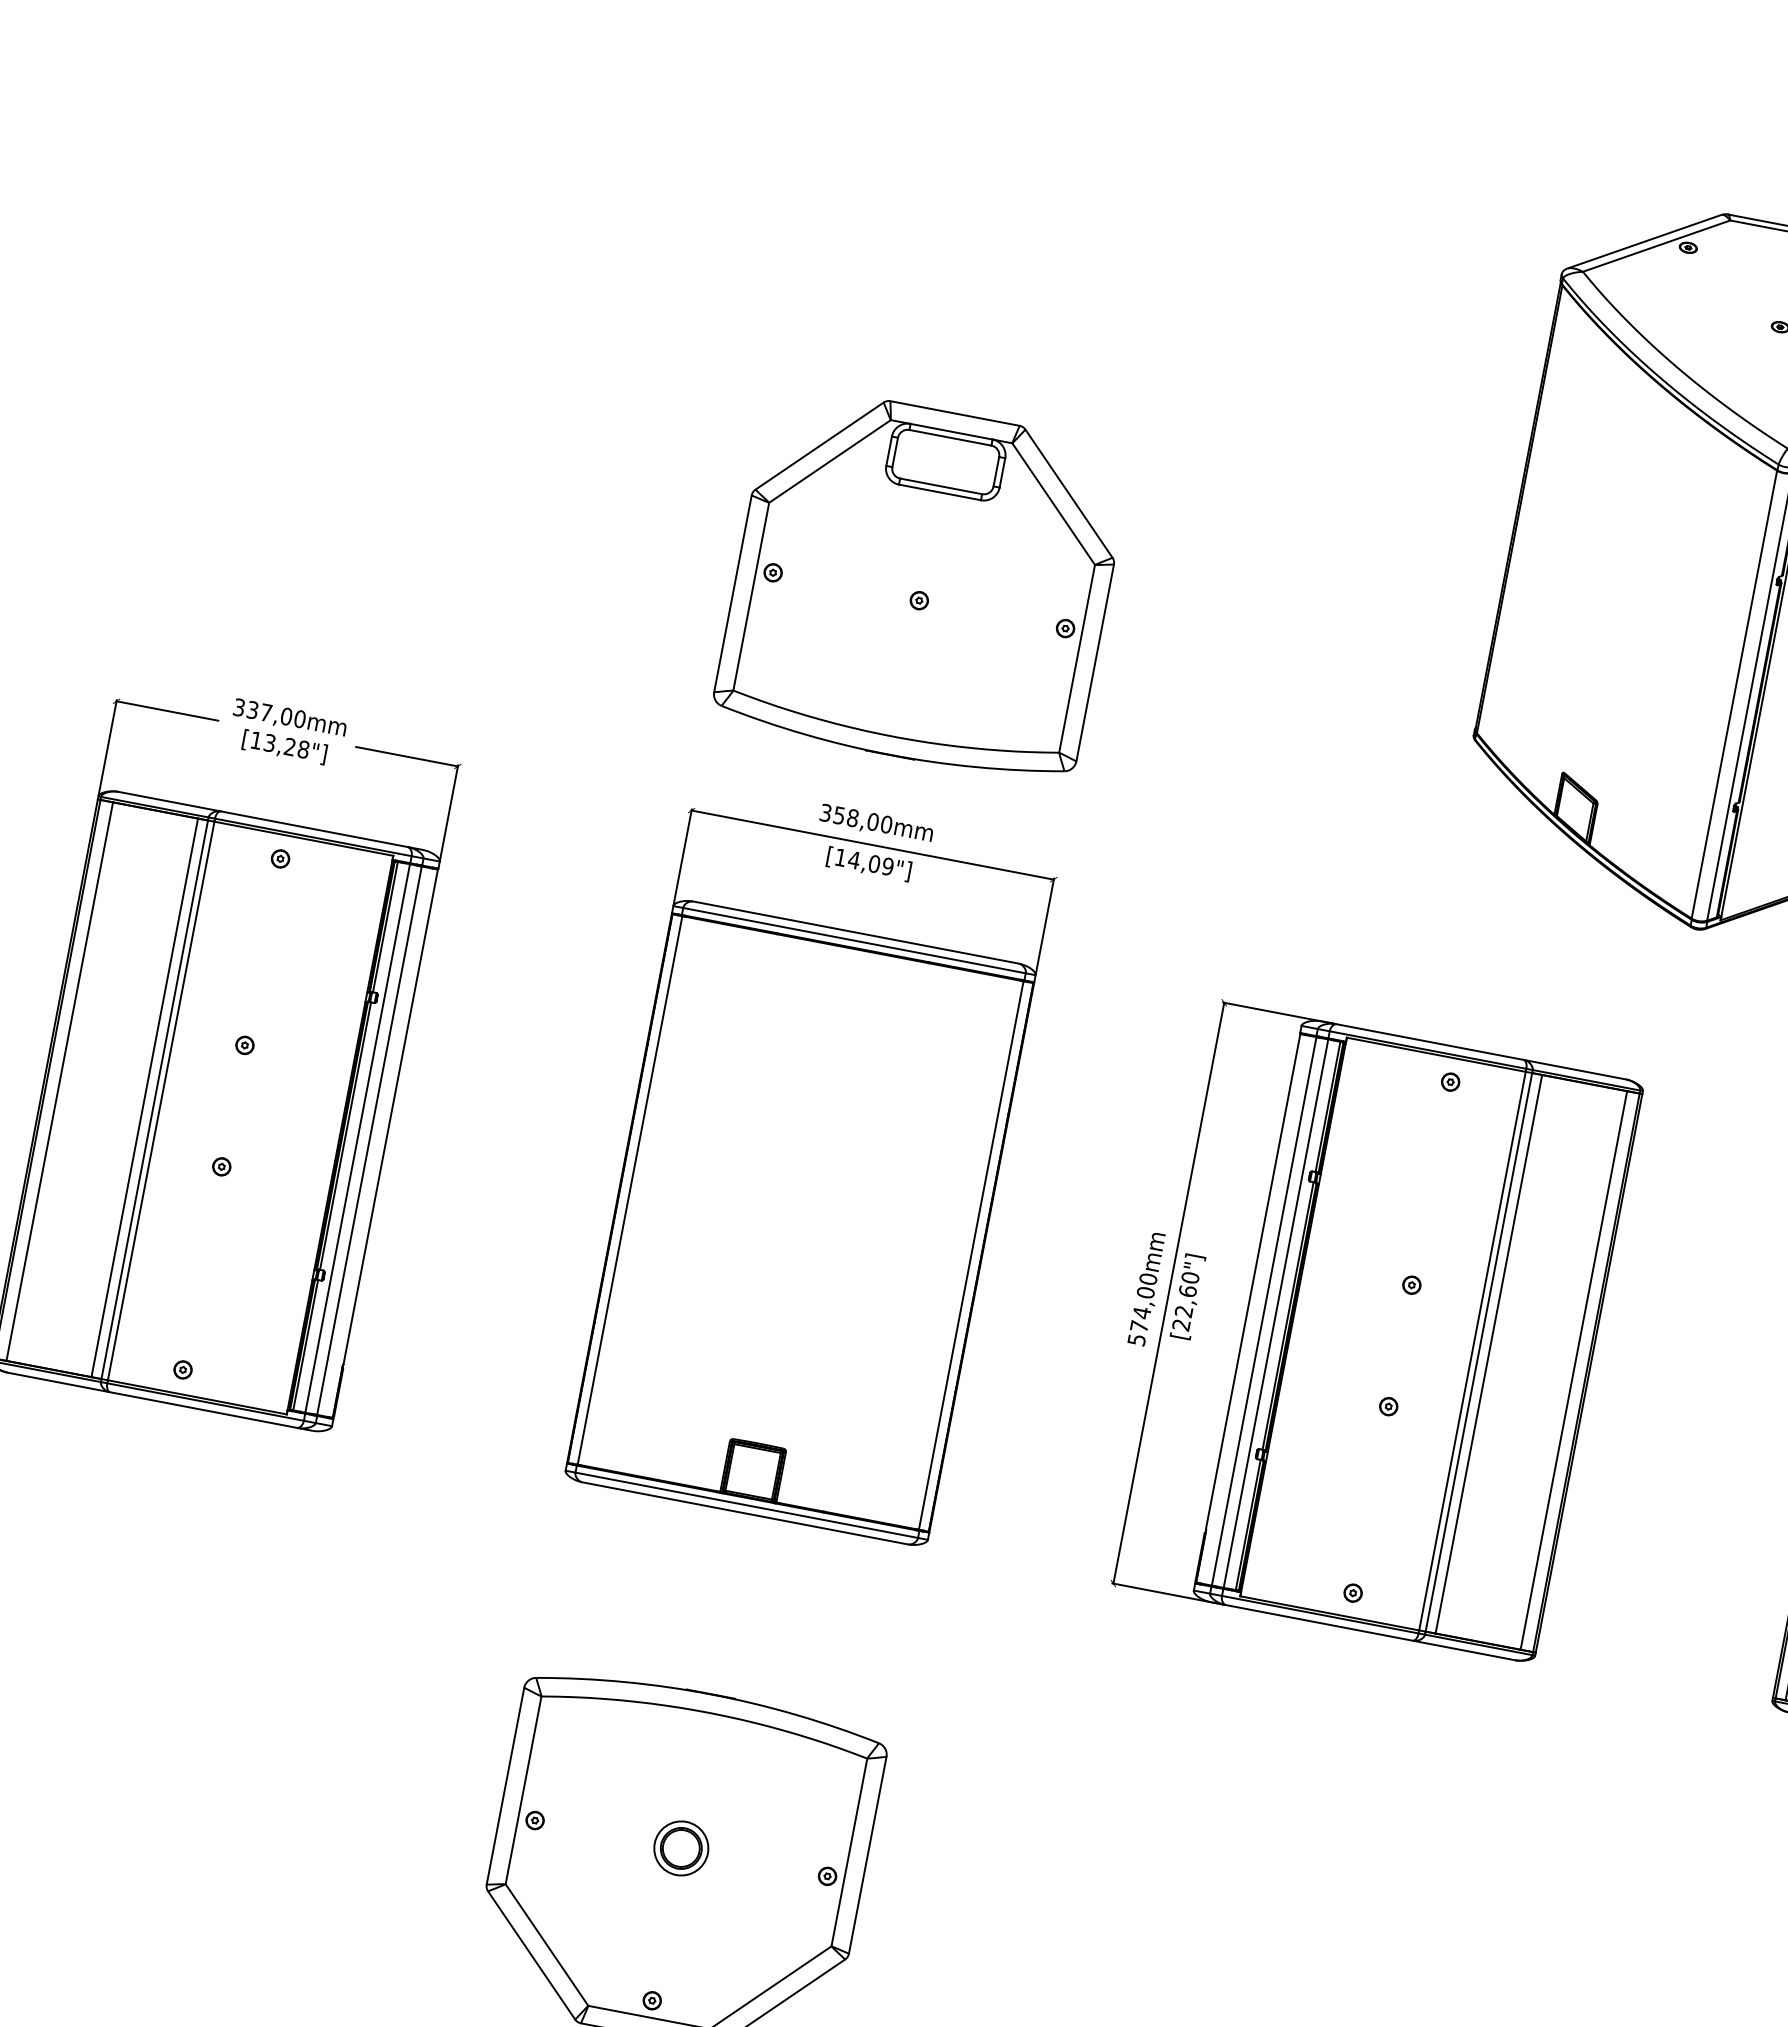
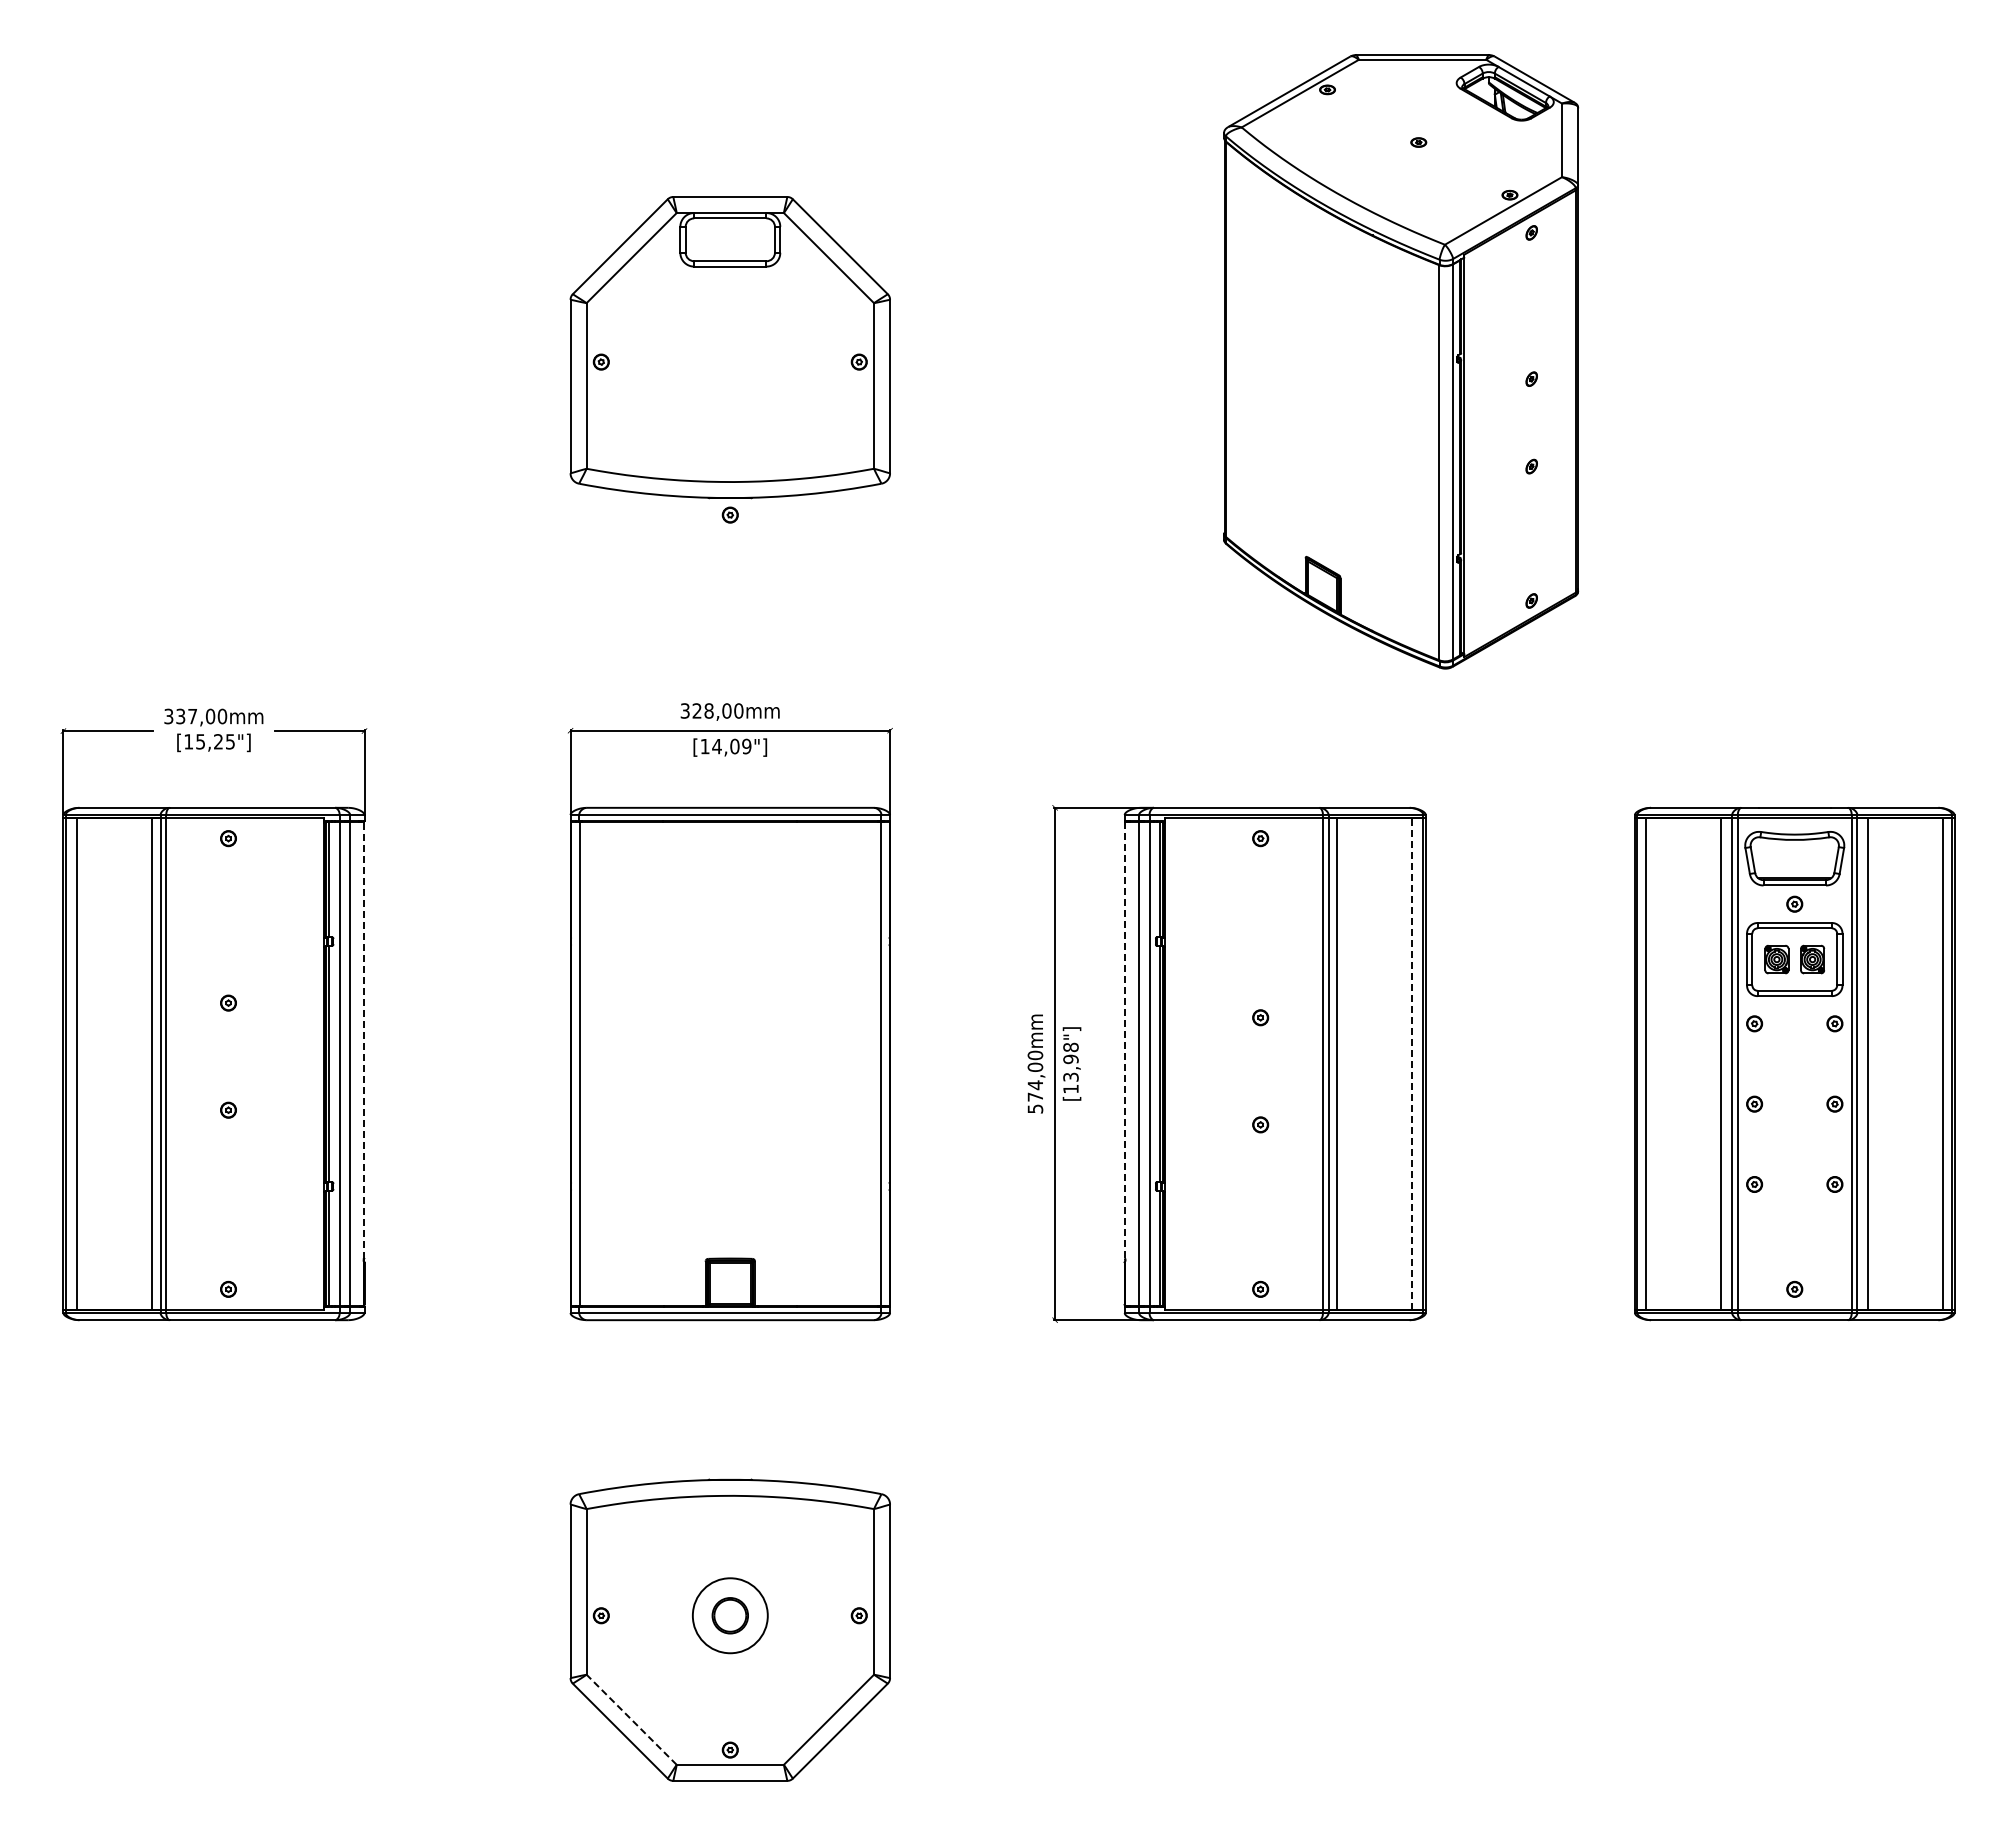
part: (921, 583) -> (729, 347), moved
text: (286, 746) -> (215, 741), [13,28"] -> [15,25"]
text: (838, 814) -> (696, 710), 358,00mm -> 328,00mm
line: (391, 1116) -> (364, 1039), solid -> dashed
line: (1252, 1281) -> (1124, 1040), solid -> dashed
text: (1185, 1300) -> (1070, 1067), [22,60"] -> [13,98"]
line: (1574, 1369) -> (1412, 1063), solid -> dashed
circle: (680, 1847) -> (729, 1615), size x1.6
line: (546, 1944) -> (631, 1719), solid -> dashed

